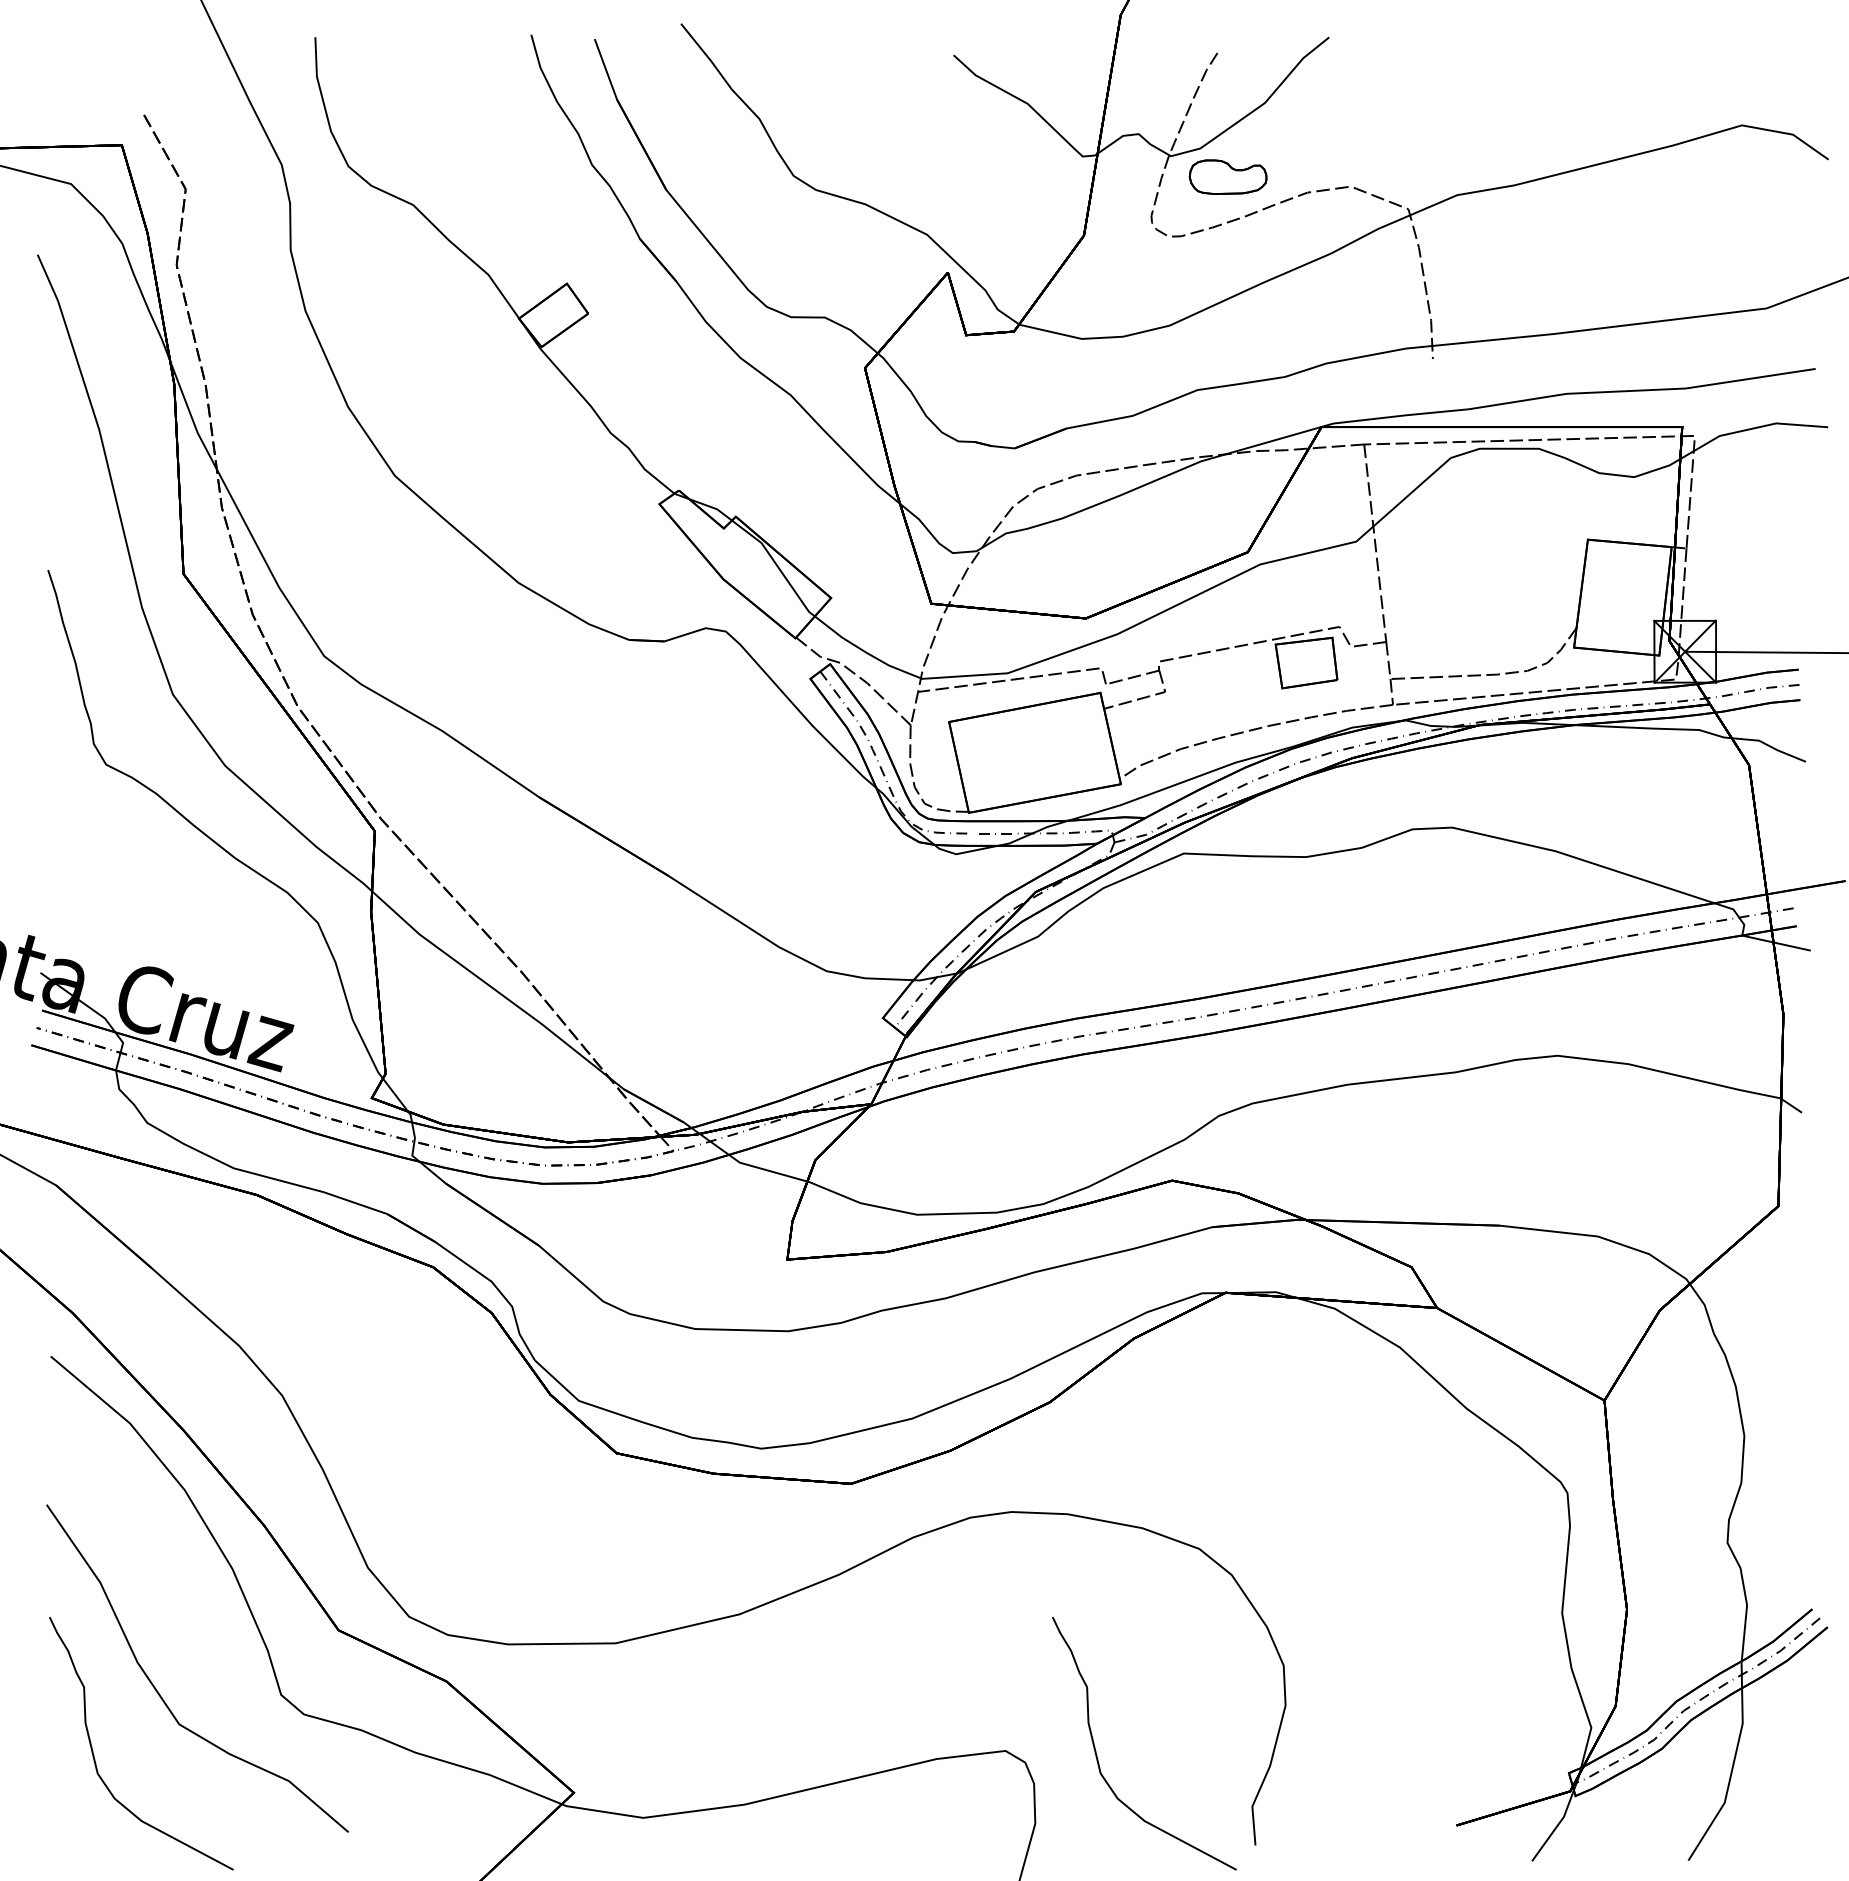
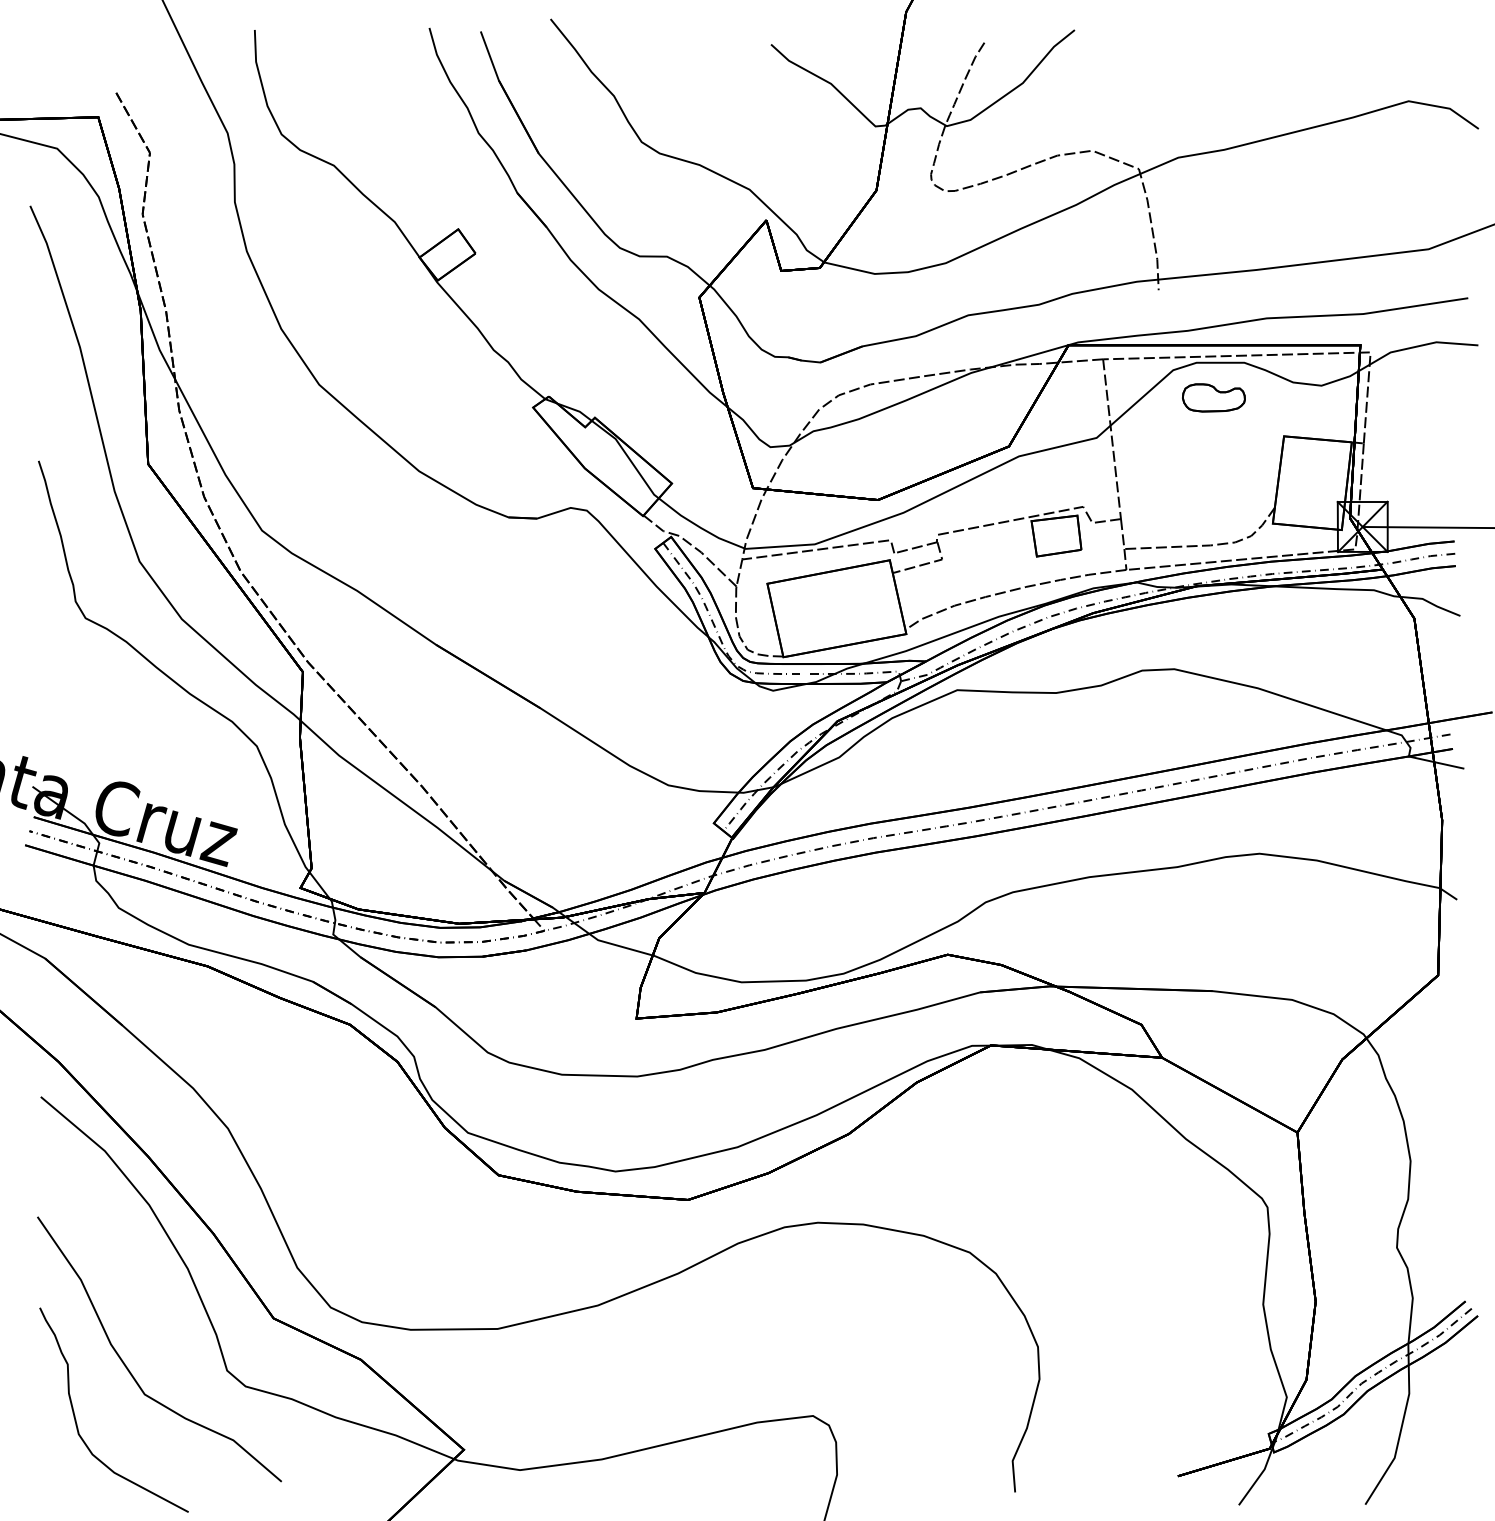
part: (1227, 176) -> (1213, 397), moved
curve: (1096, 1750) -> (886, 1415), removed

